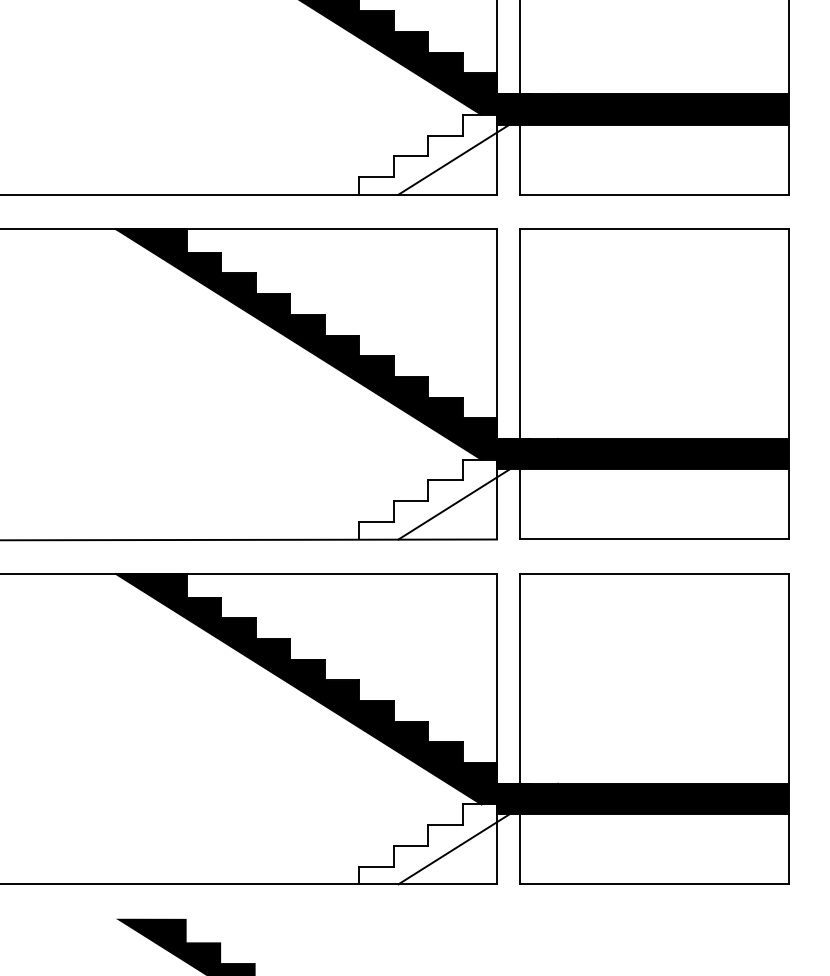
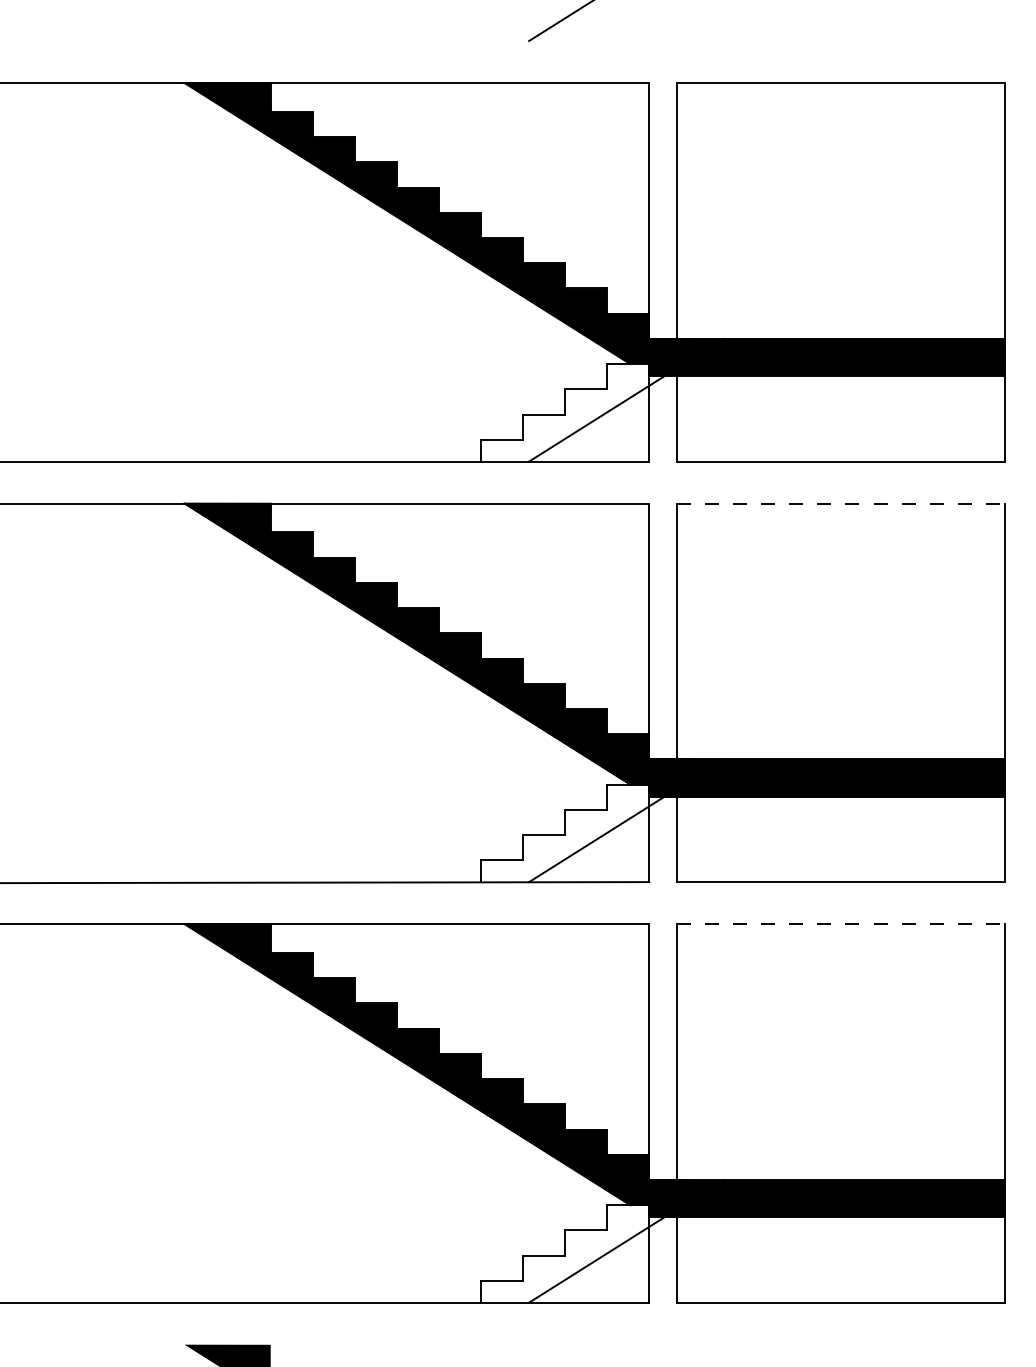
line: (654, 229) -> (841, 503), solid -> dashed
line: (654, 574) -> (841, 924), solid -> dashed

